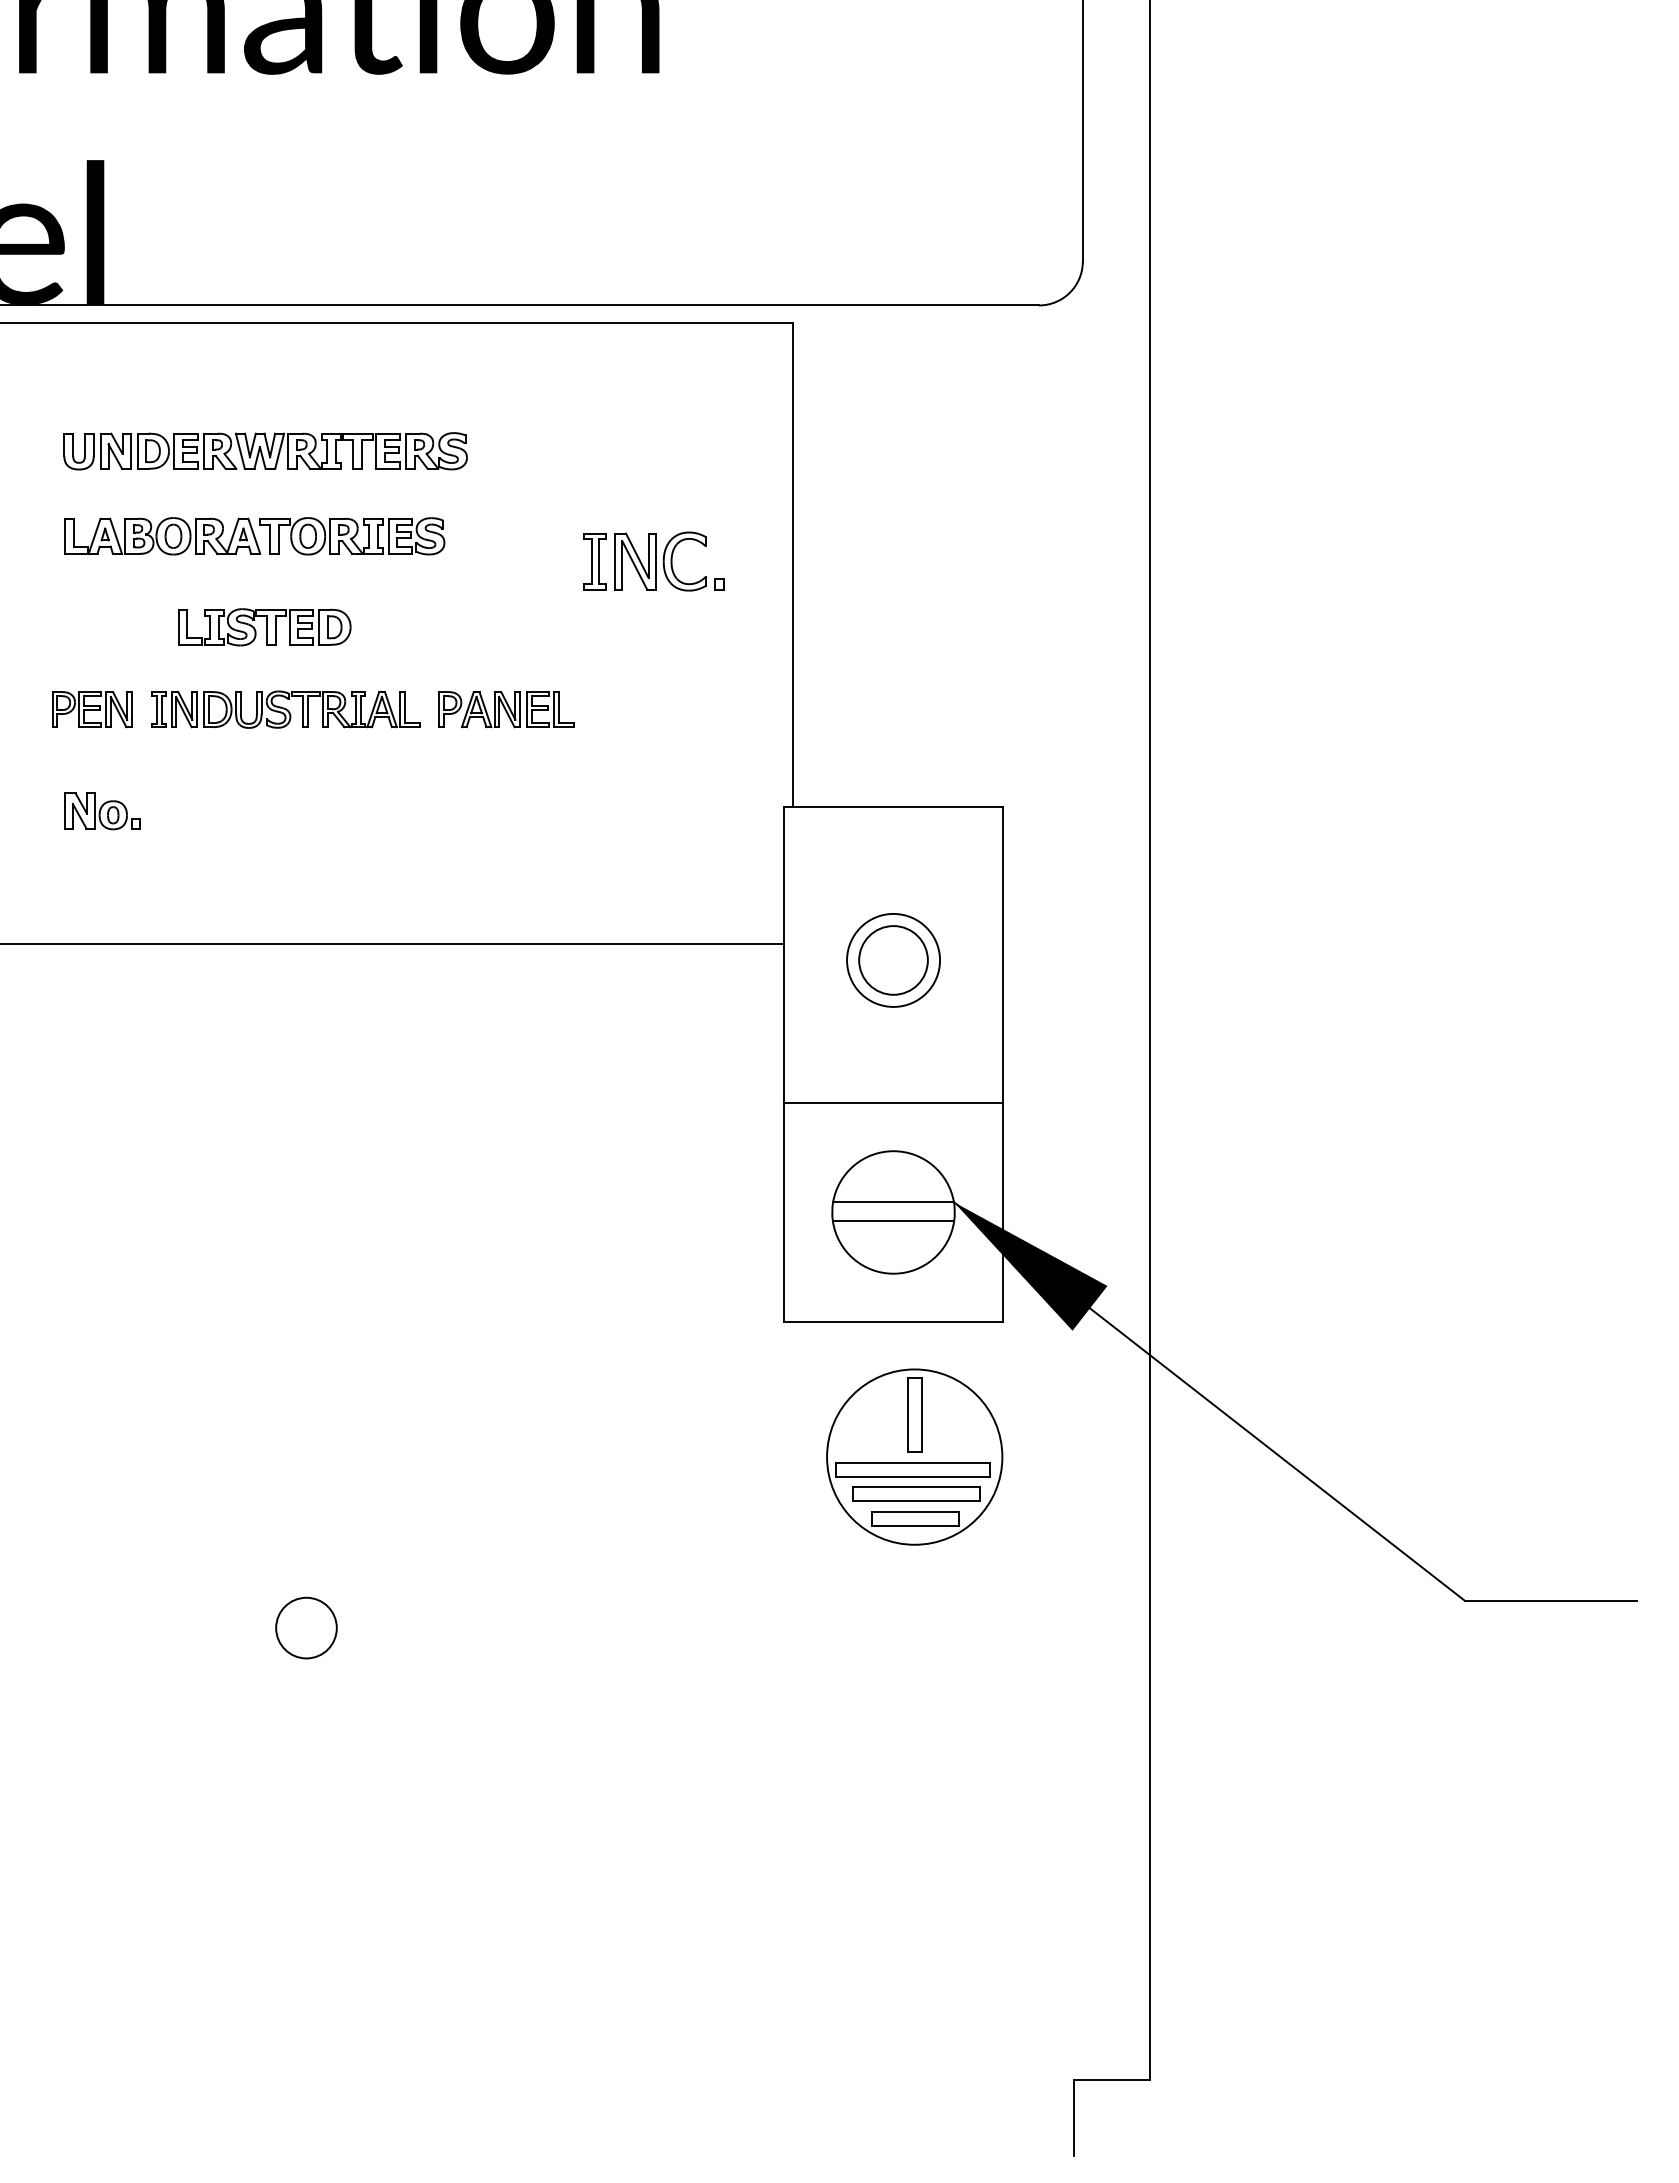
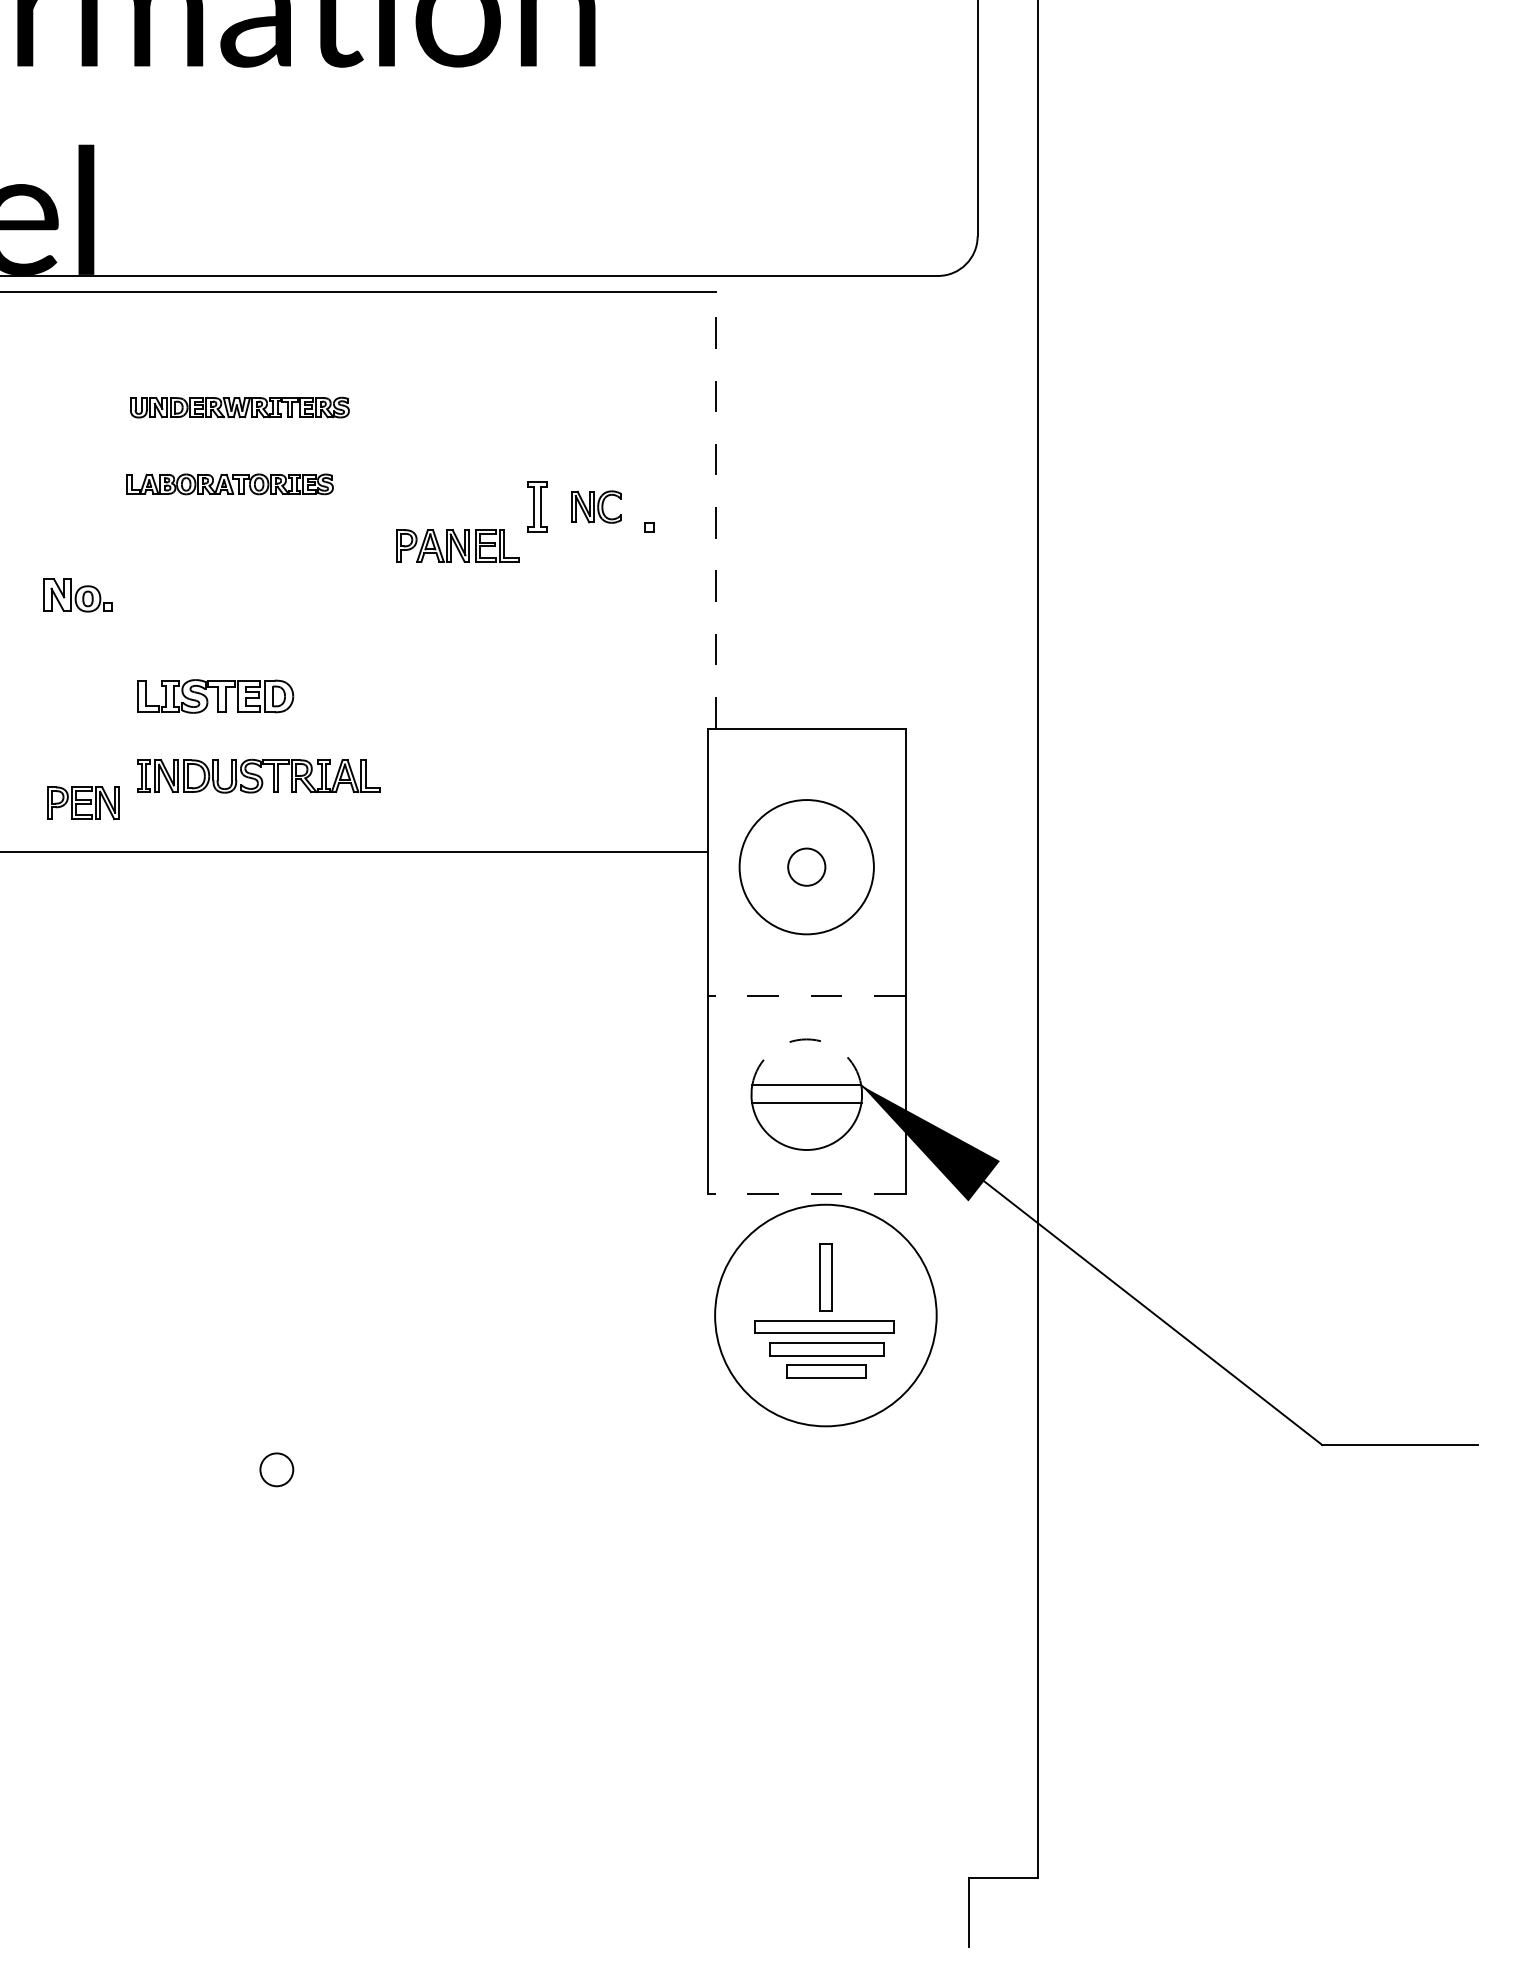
part: (265, 451) -> (239, 407), size x0.6
part: (254, 536) -> (229, 484), size x0.6
part: (660, 561) -> (596, 507), size x0.6
line: (793, 565) -> (716, 510), solid -> dashed
part: (264, 627) -> (215, 696), moved
part: (92, 709) -> (83, 803), moved
part: (285, 709) -> (257, 776), moved
part: (506, 709) -> (457, 545), moved
part: (102, 811) -> (78, 595), moved
circle: (893, 959) -> (806, 866), size x1.6
circle: (893, 960) -> (806, 867), size x0.6
line: (893, 1102) -> (806, 995), solid -> dashed
arc: (893, 1151) -> (806, 1039), solid -> dashed
line: (893, 1322) -> (806, 1194), solid -> dashed
circle: (914, 1456) -> (825, 1314), size x1.4
circle: (306, 1627) -> (276, 1469), size x0.6

